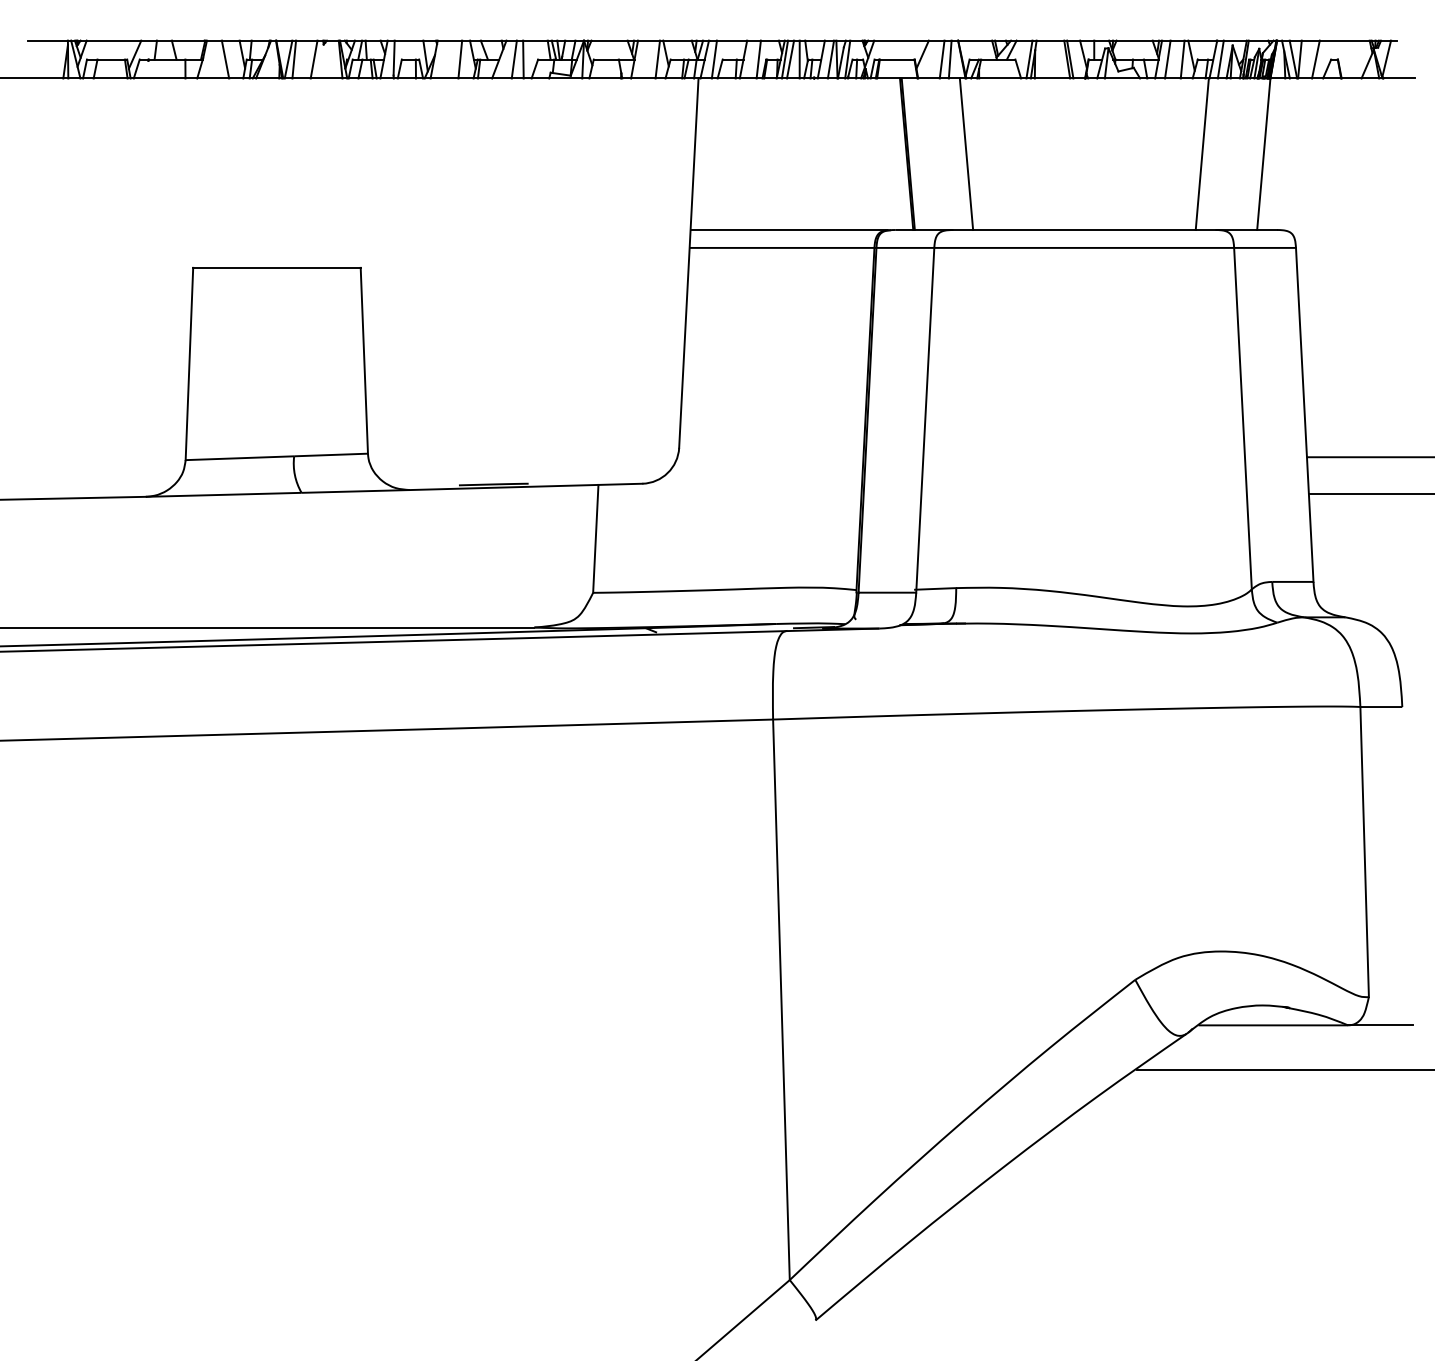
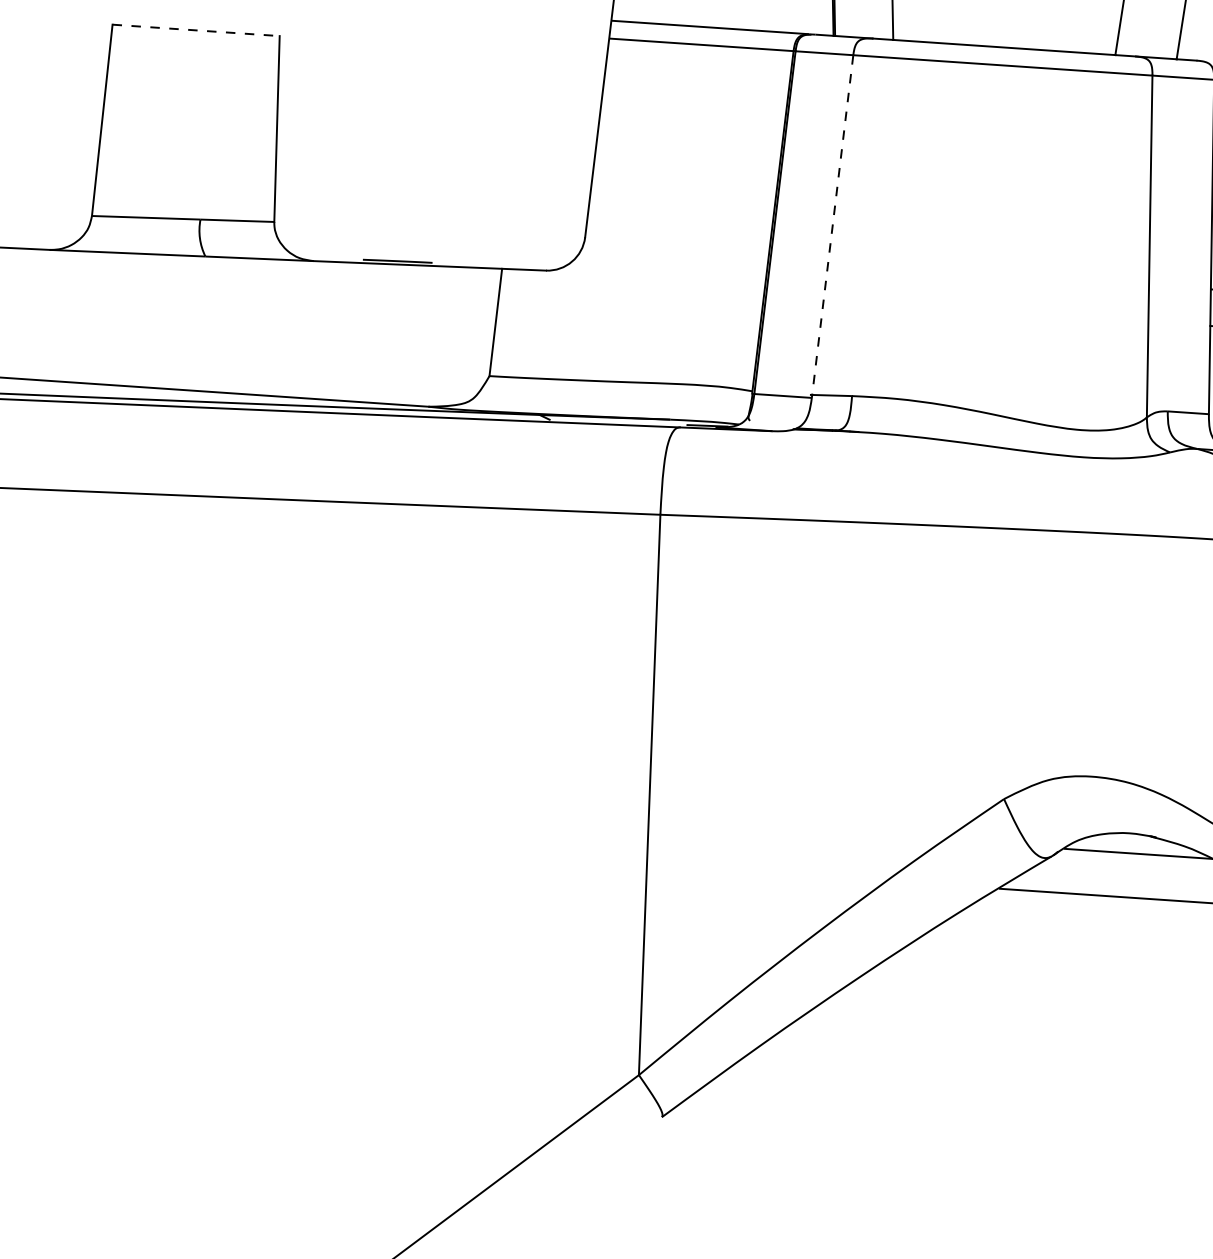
line: (276, 267) -> (195, 29), solid -> dashed
line: (925, 420) -> (832, 226), solid -> dashed

